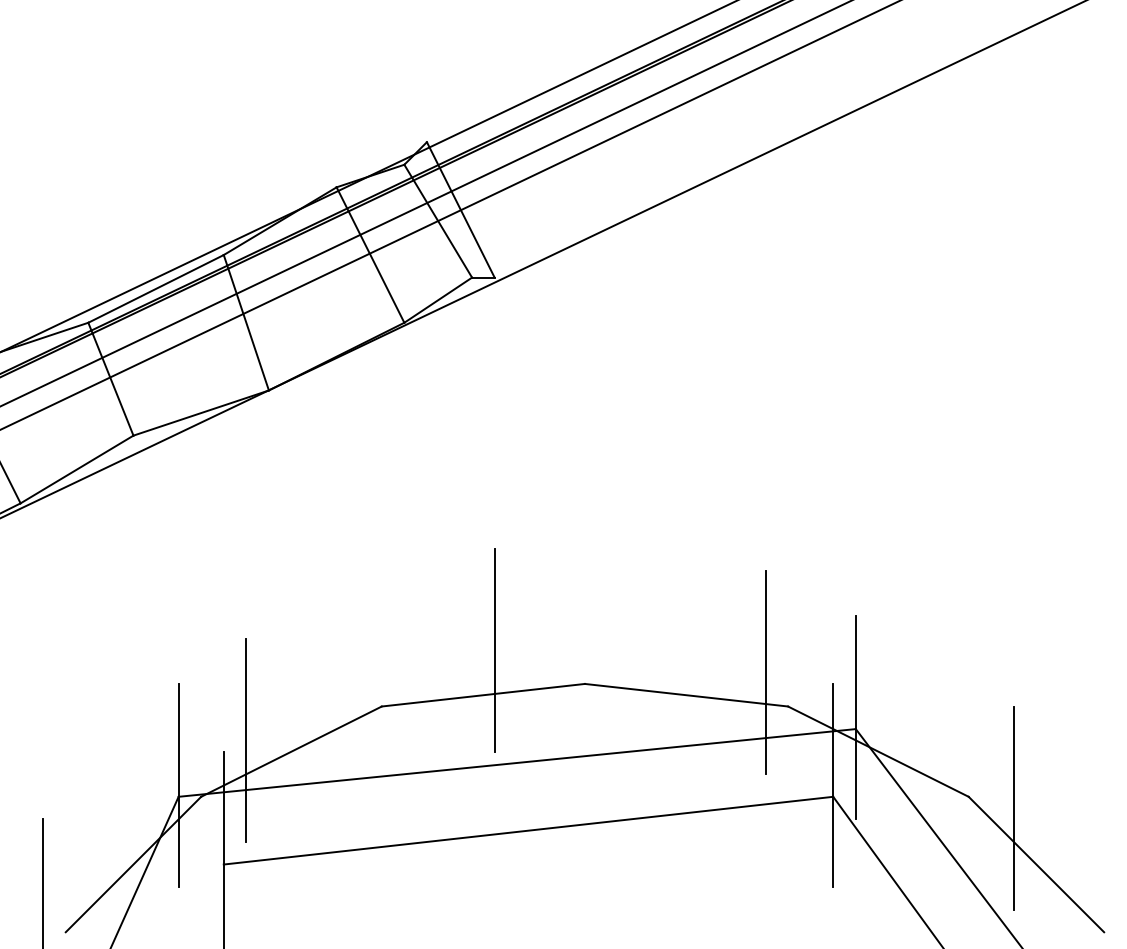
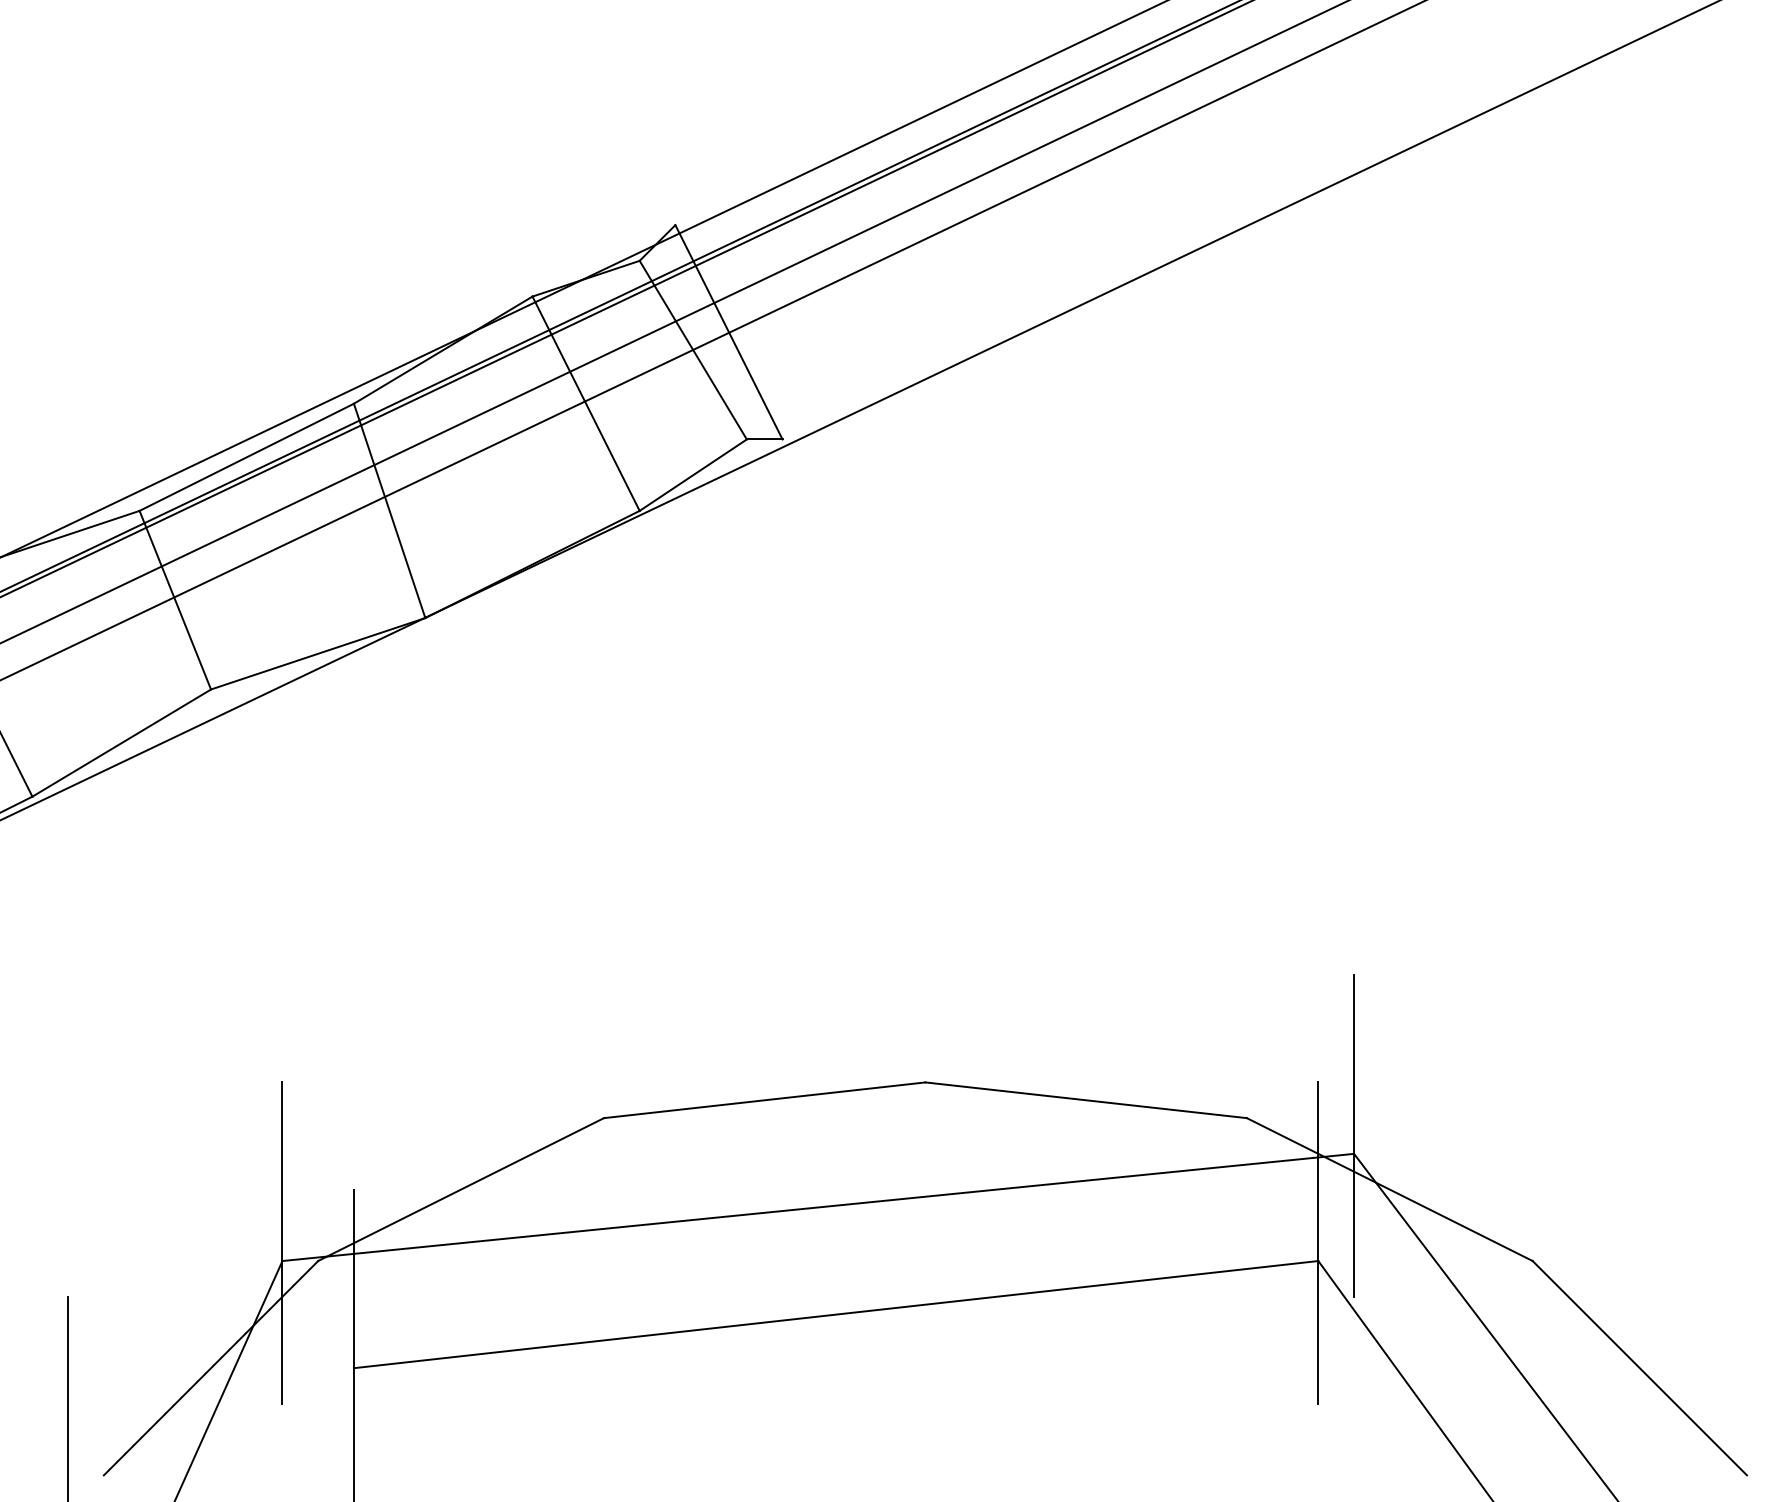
line: (494, 649) -> (782, 1027), removed
line: (765, 672) -> (1211, 1064), removed
line: (246, 739) -> (389, 1170), removed
line: (1013, 807) -> (1603, 1277), removed

